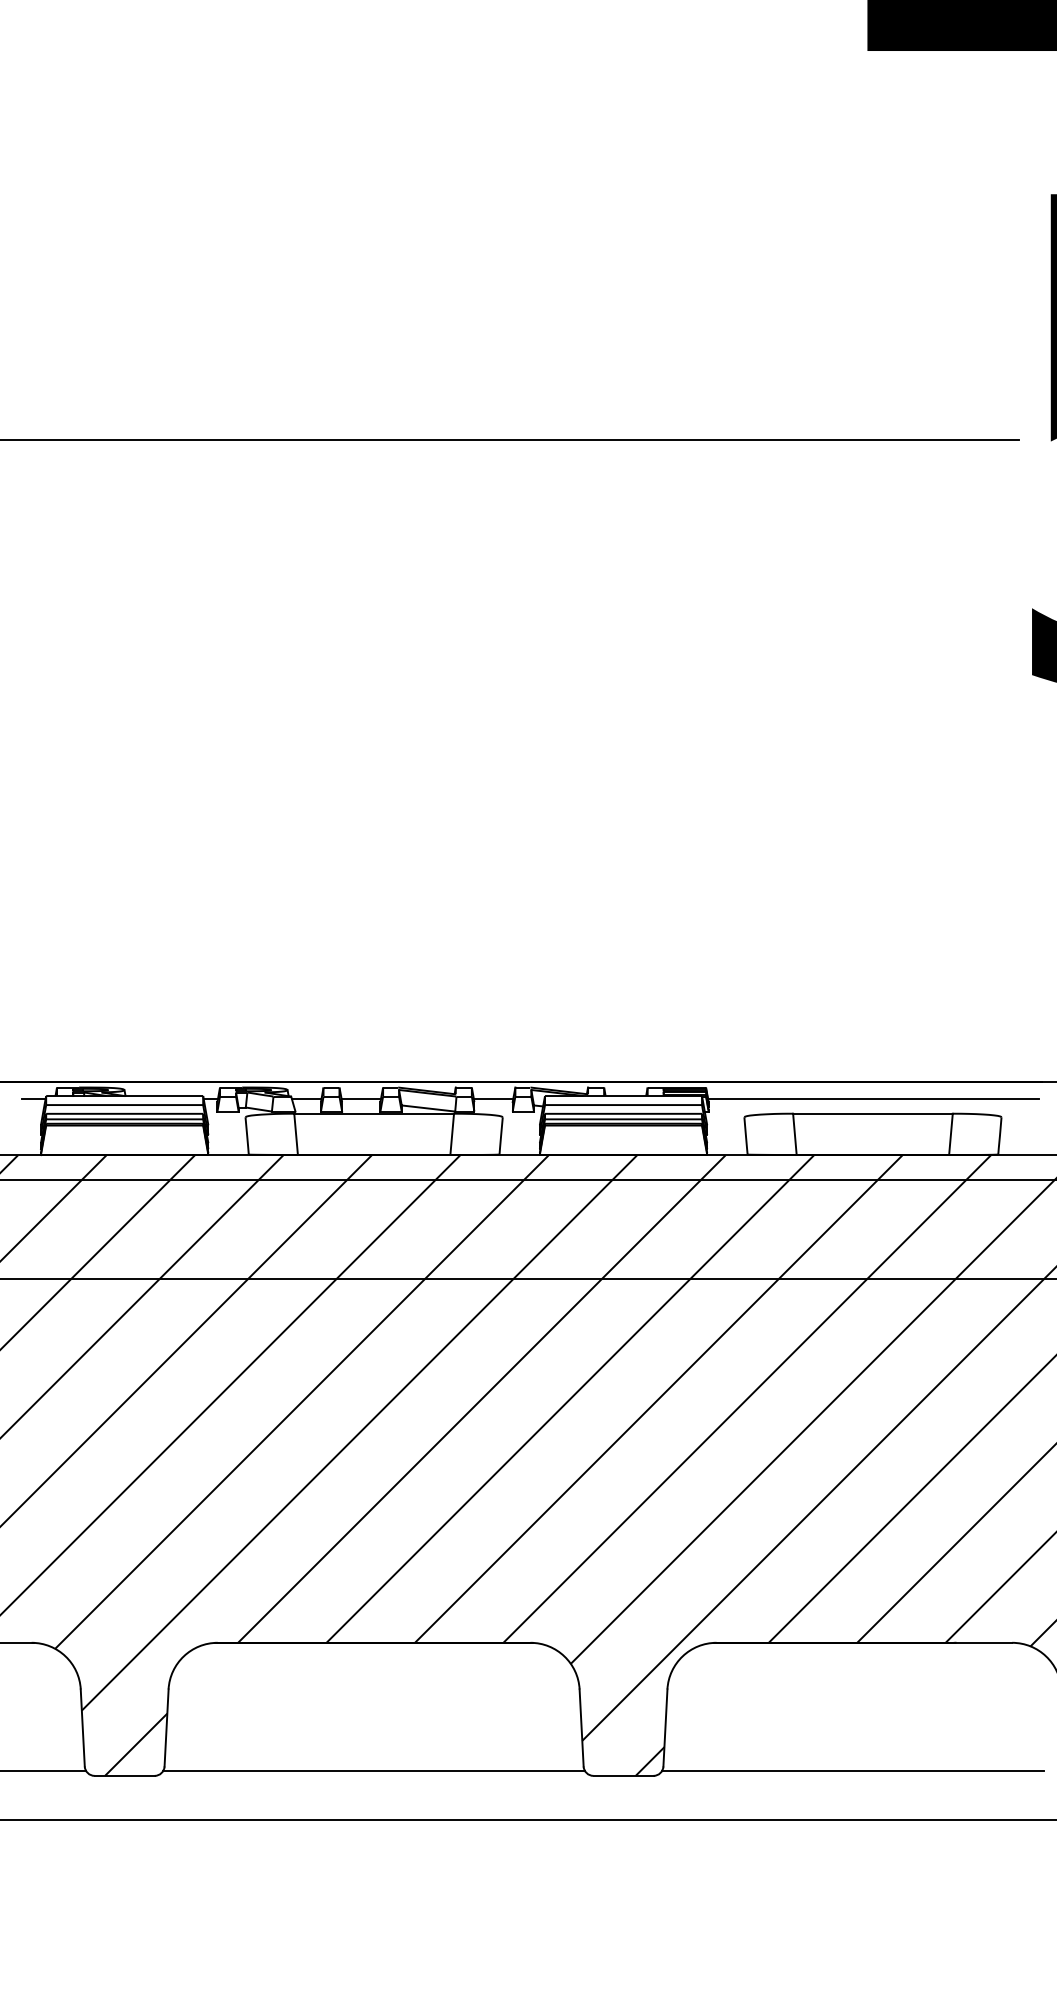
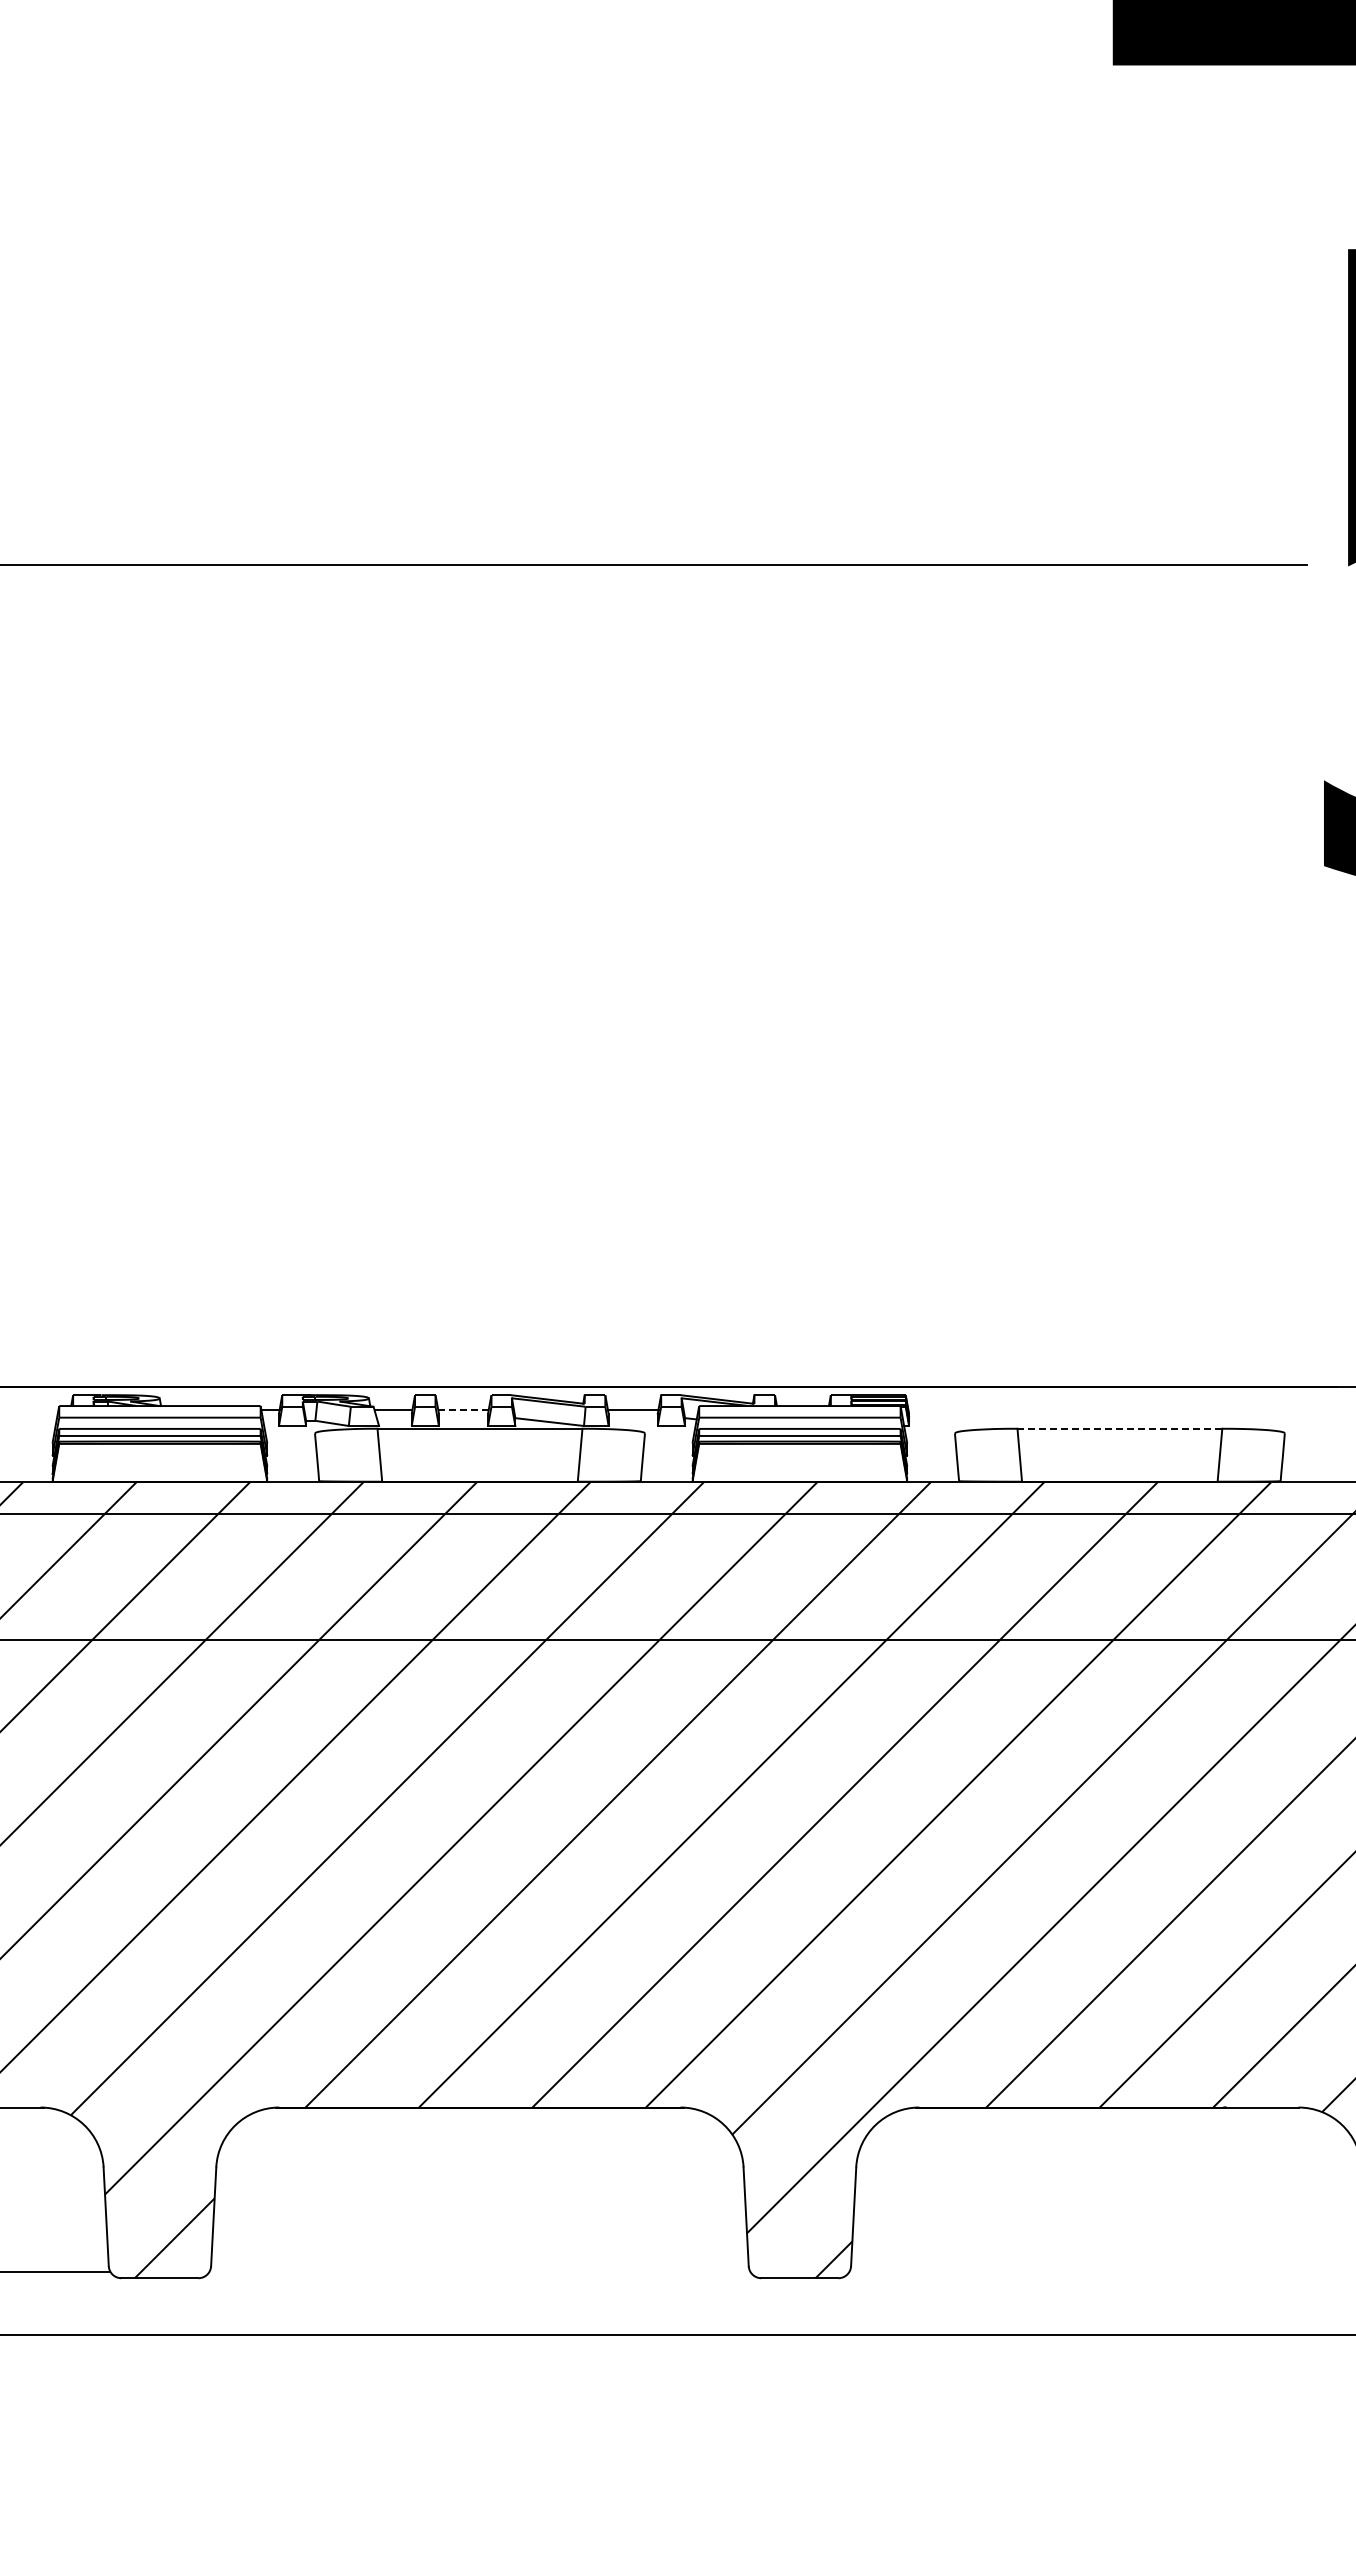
line: (33, 1098) -> (42, 1409), removed
line: (362, 1098) -> (464, 1409), solid -> dashed
line: (873, 1098) -> (1120, 1409), removed
line: (872, 1113) -> (1119, 1428), solid -> dashed
line: (373, 1770) -> (479, 2271), removed
line: (853, 1770) -> (1094, 2271), removed

